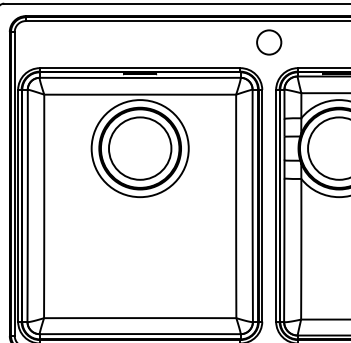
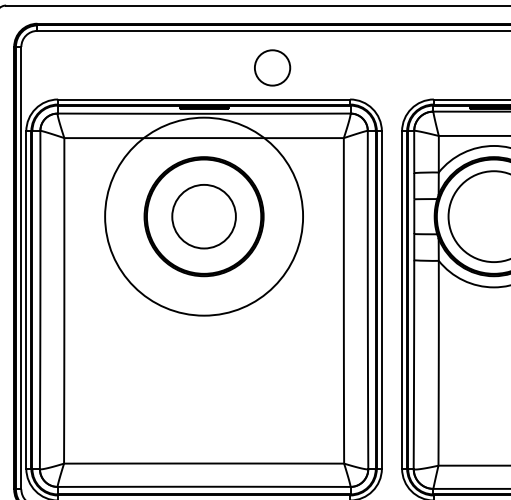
circle: (269, 42) -> (272, 67), moved
circle: (139, 148) -> (203, 216), size x1.4
circle: (140, 148) -> (204, 216), size x0.7

